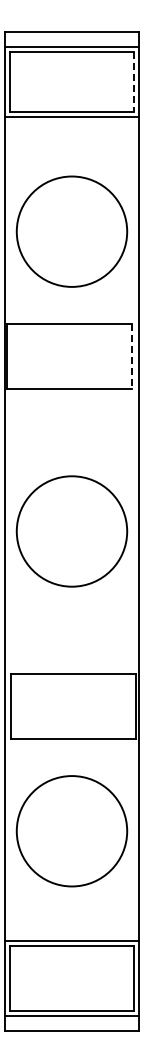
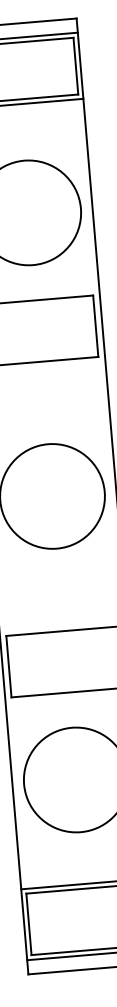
line: (134, 81) -> (75, 65), dashed -> solid
line: (132, 357) -> (95, 327), dashed -> solid

